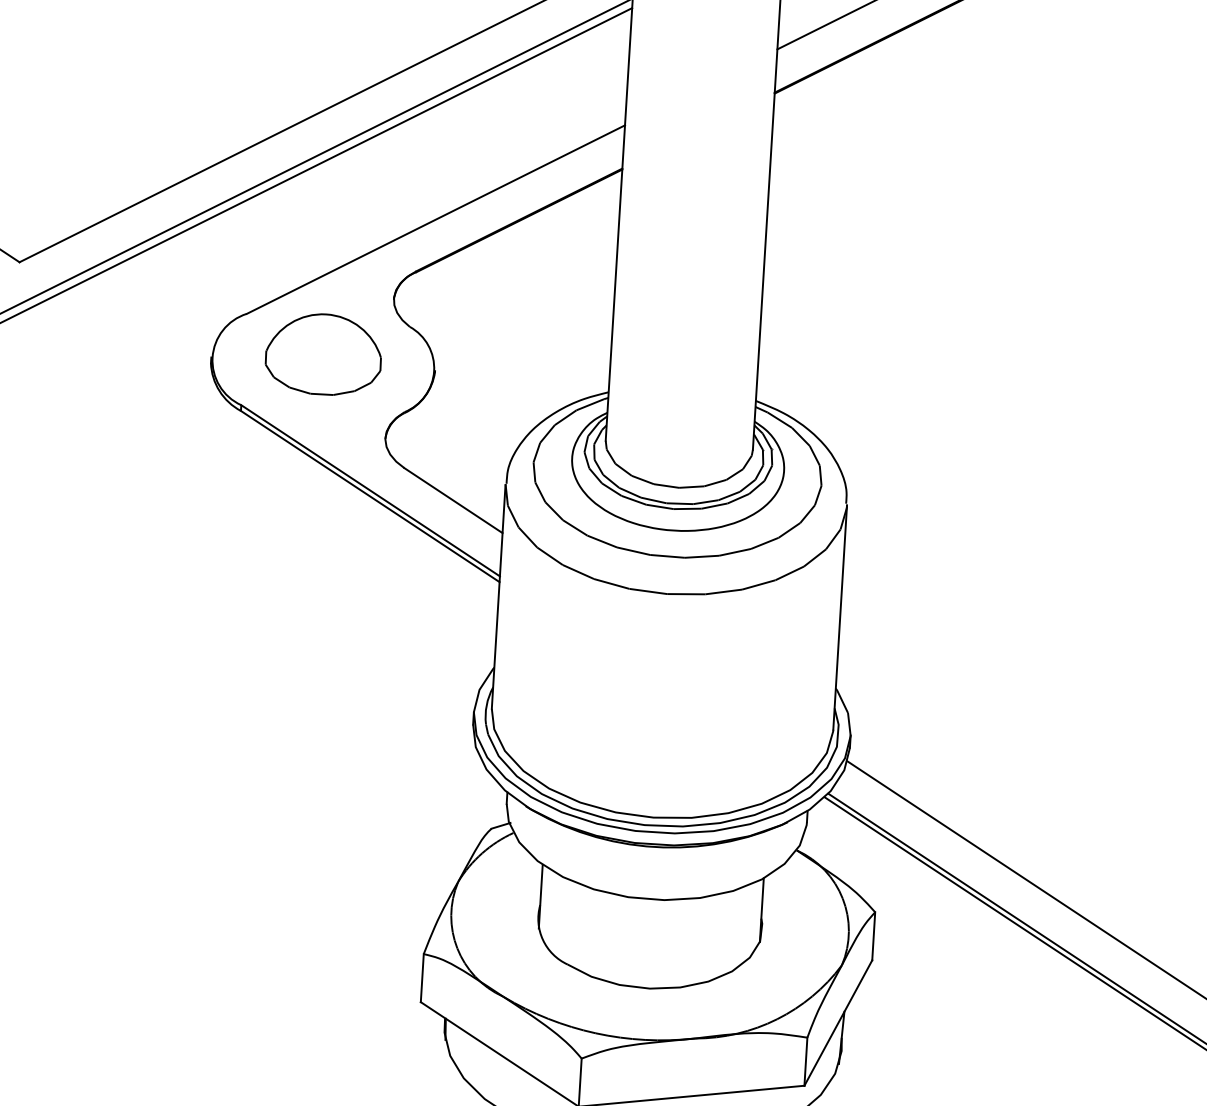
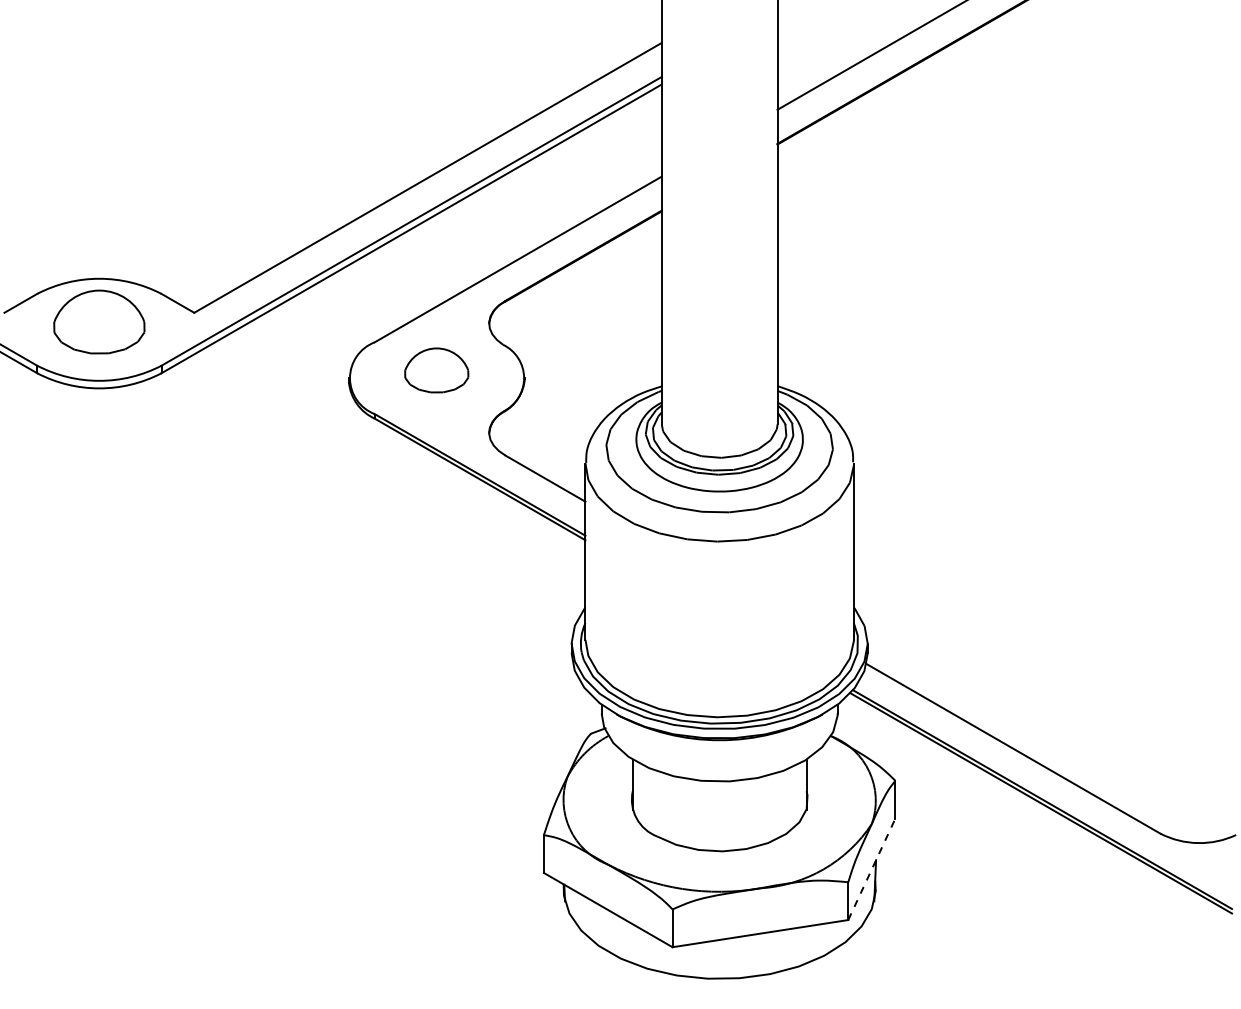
part: (323, 354) -> (436, 370), size x0.7
line: (837, 1023) -> (871, 869), solid -> dashed

